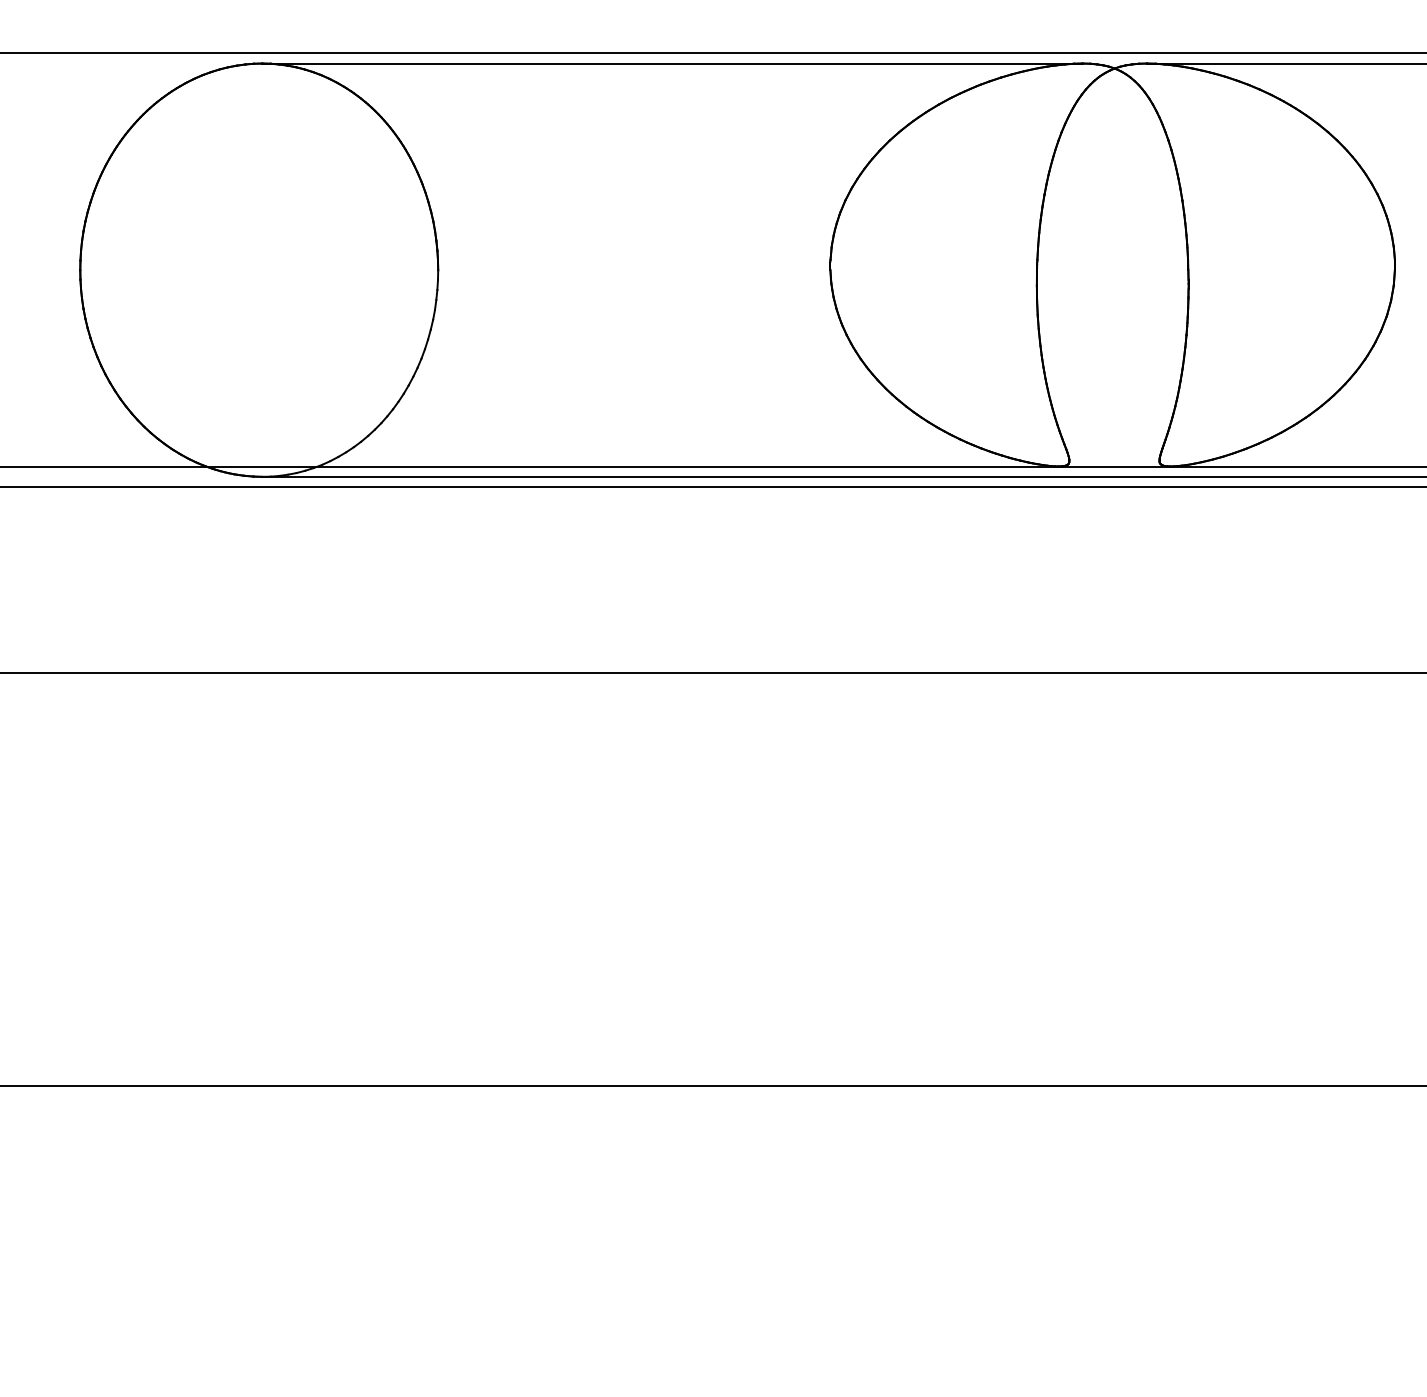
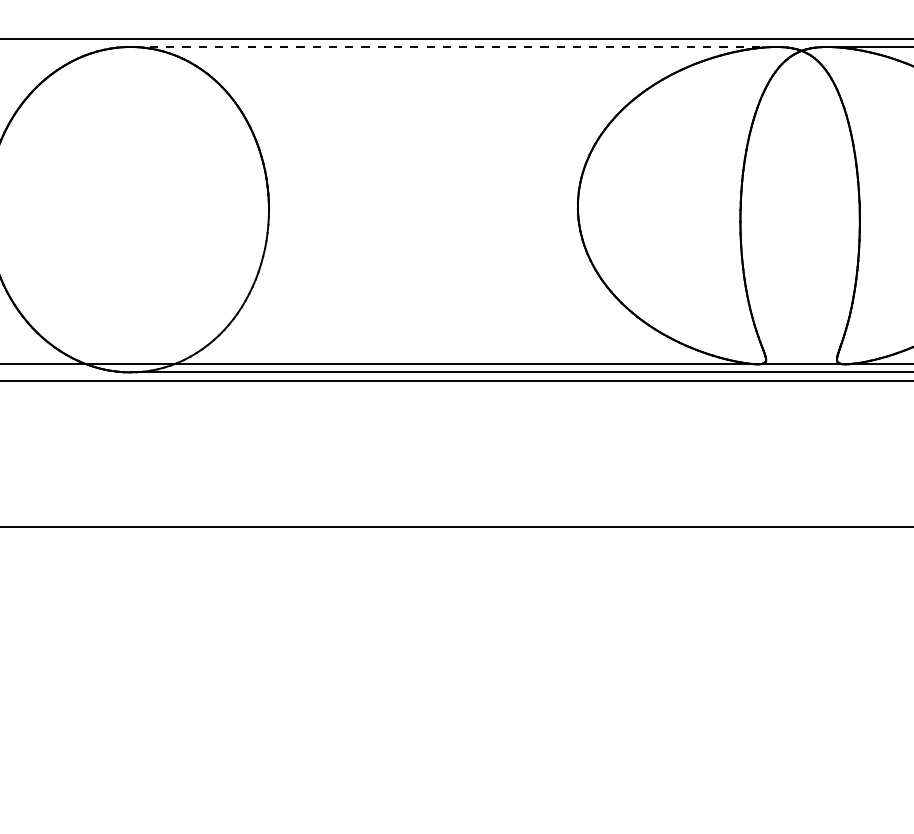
line: (671, 63) -> (452, 46), solid -> dashed

